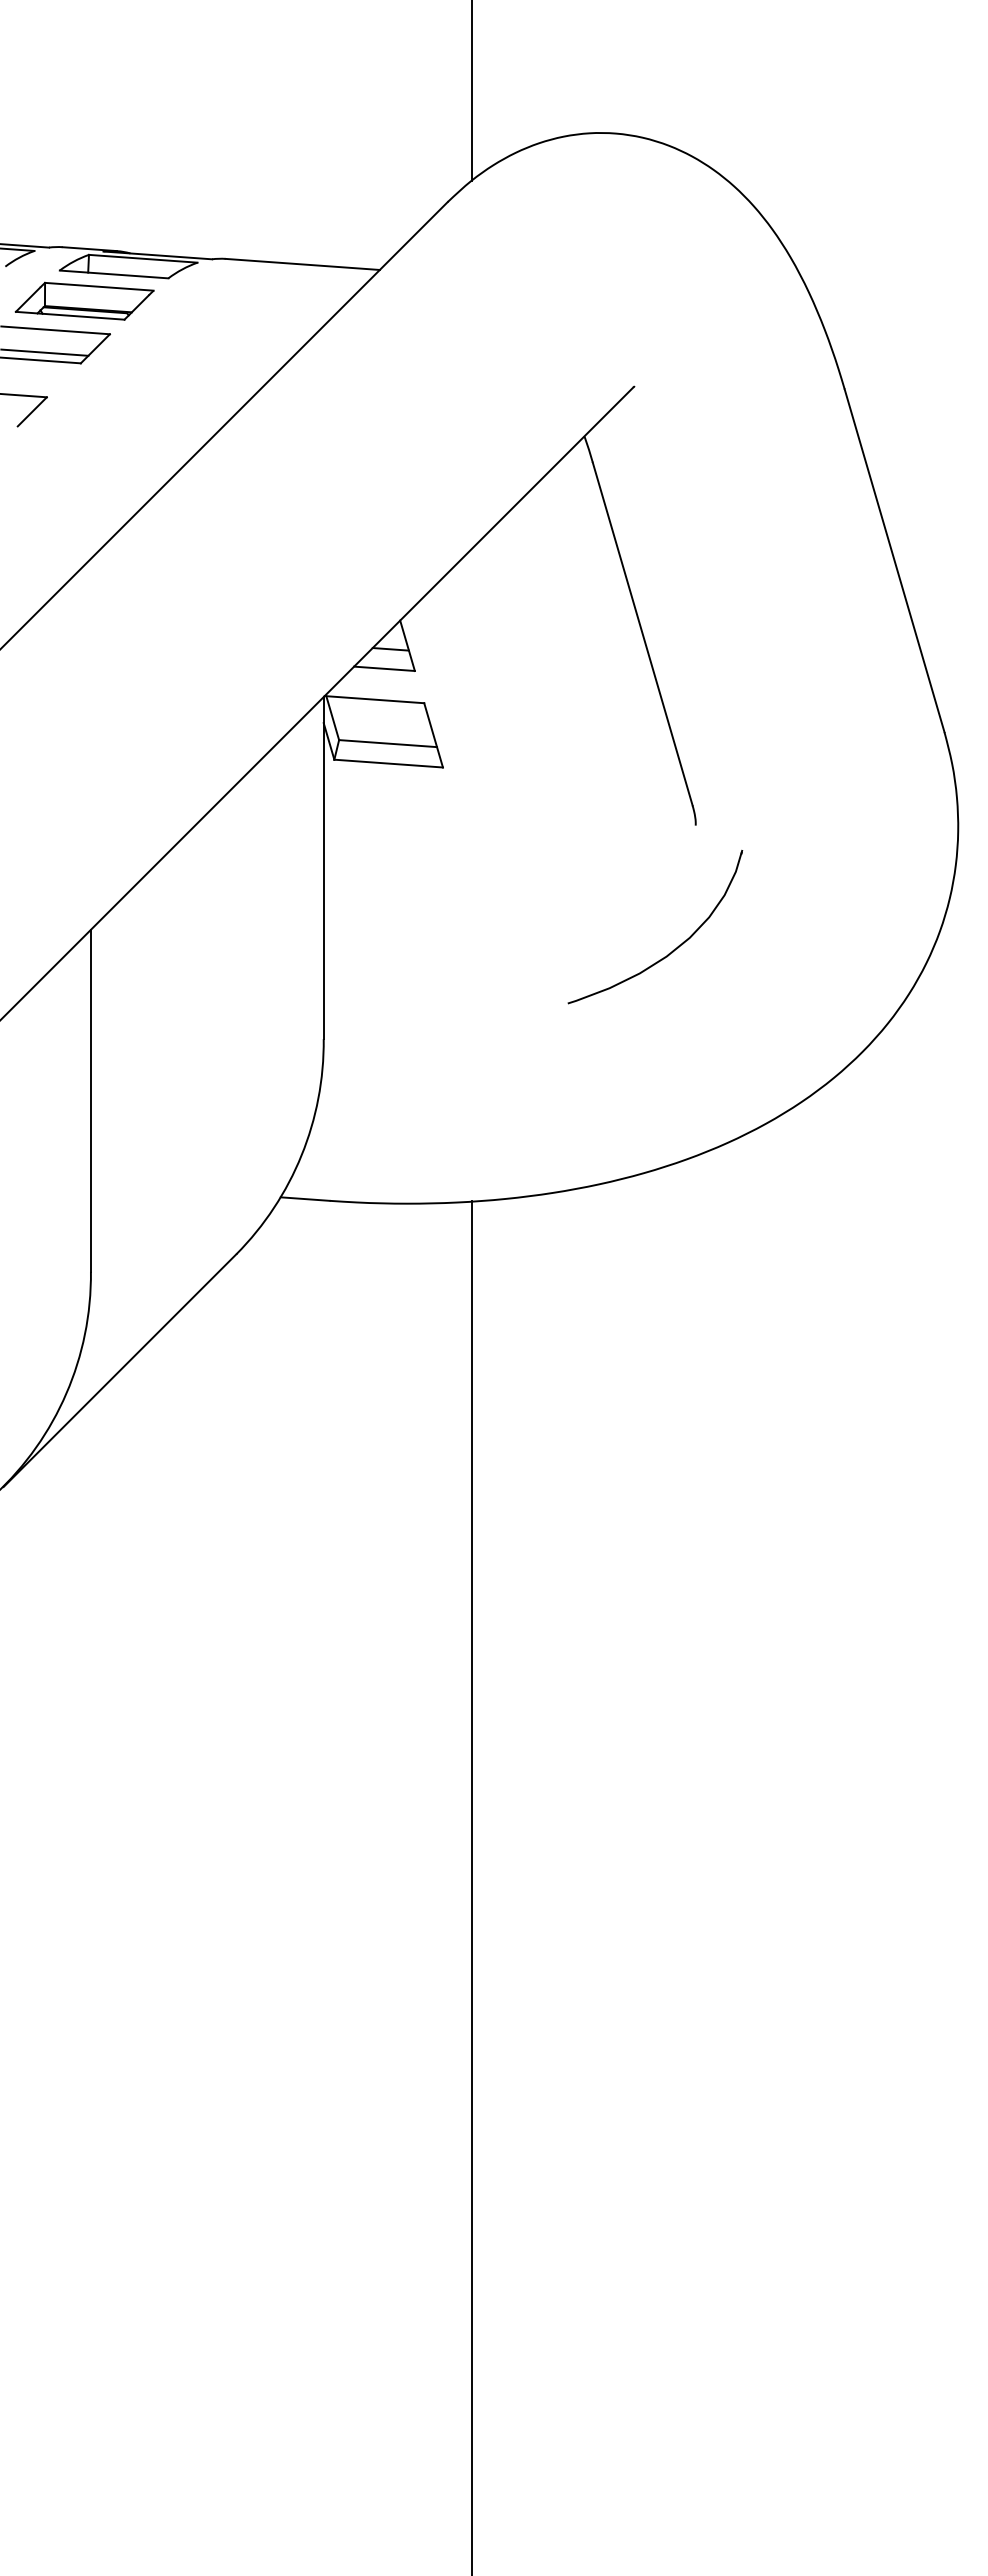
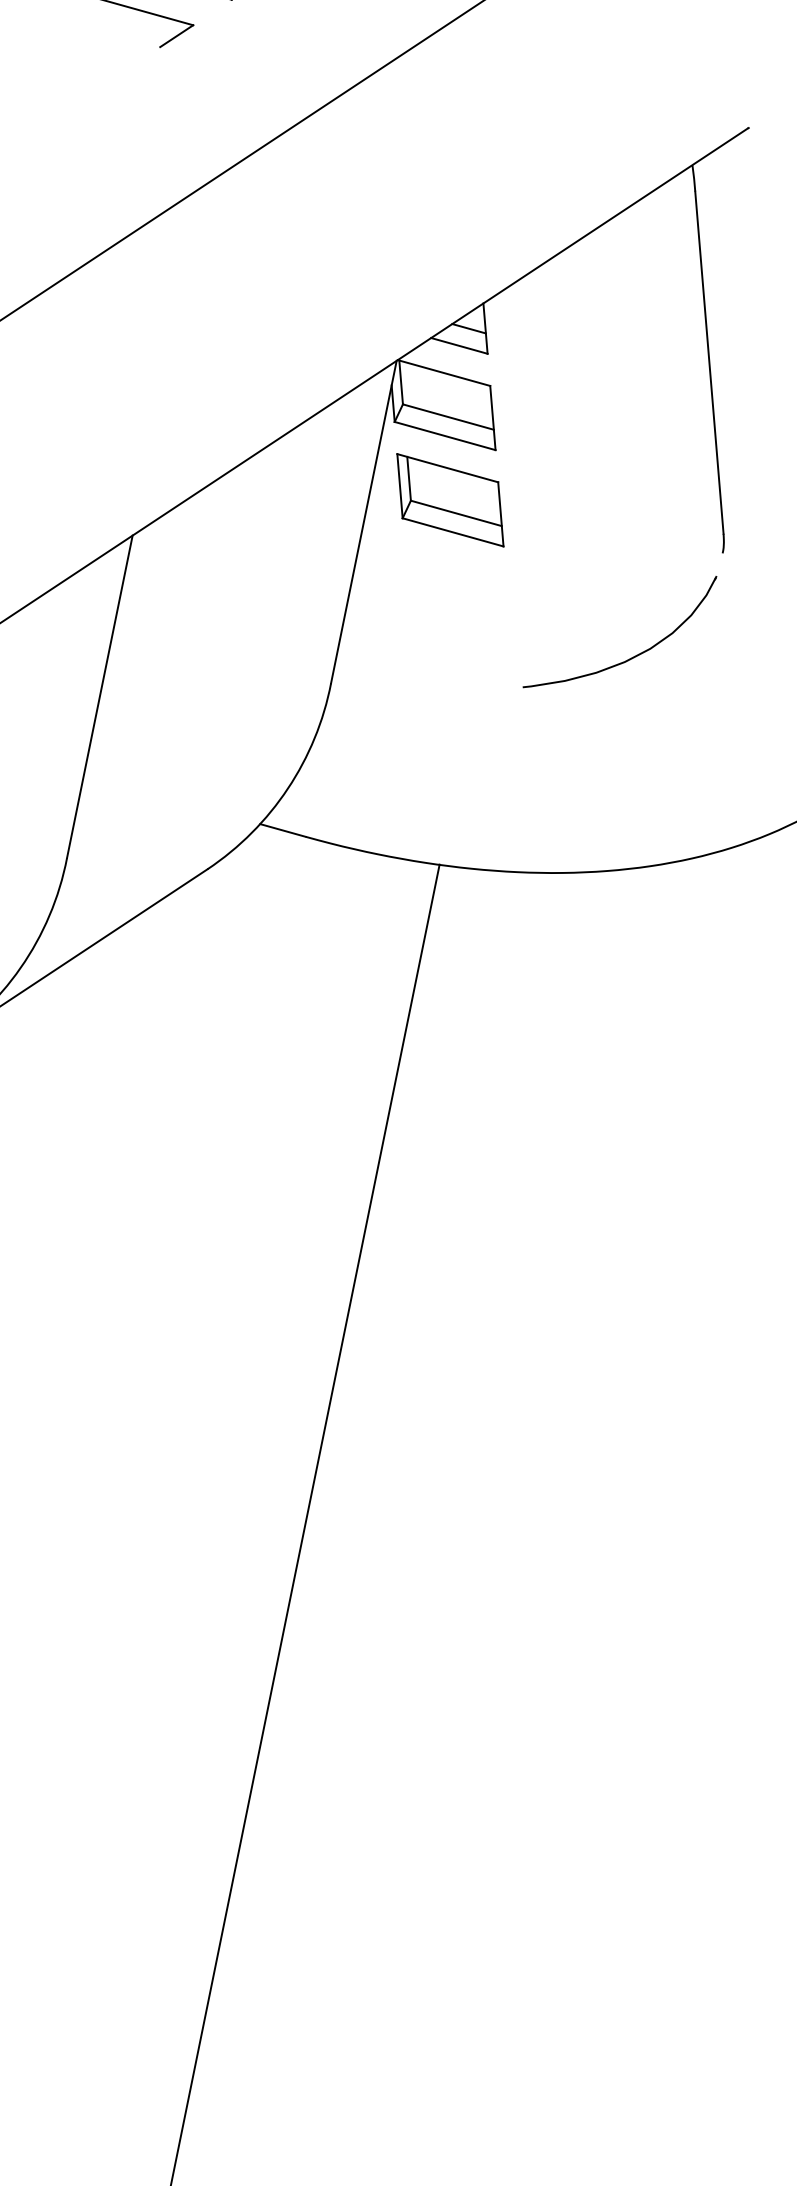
part: (406, 827) -> (449, 499), added
part: (673, 949) -> (632, 656), moved

